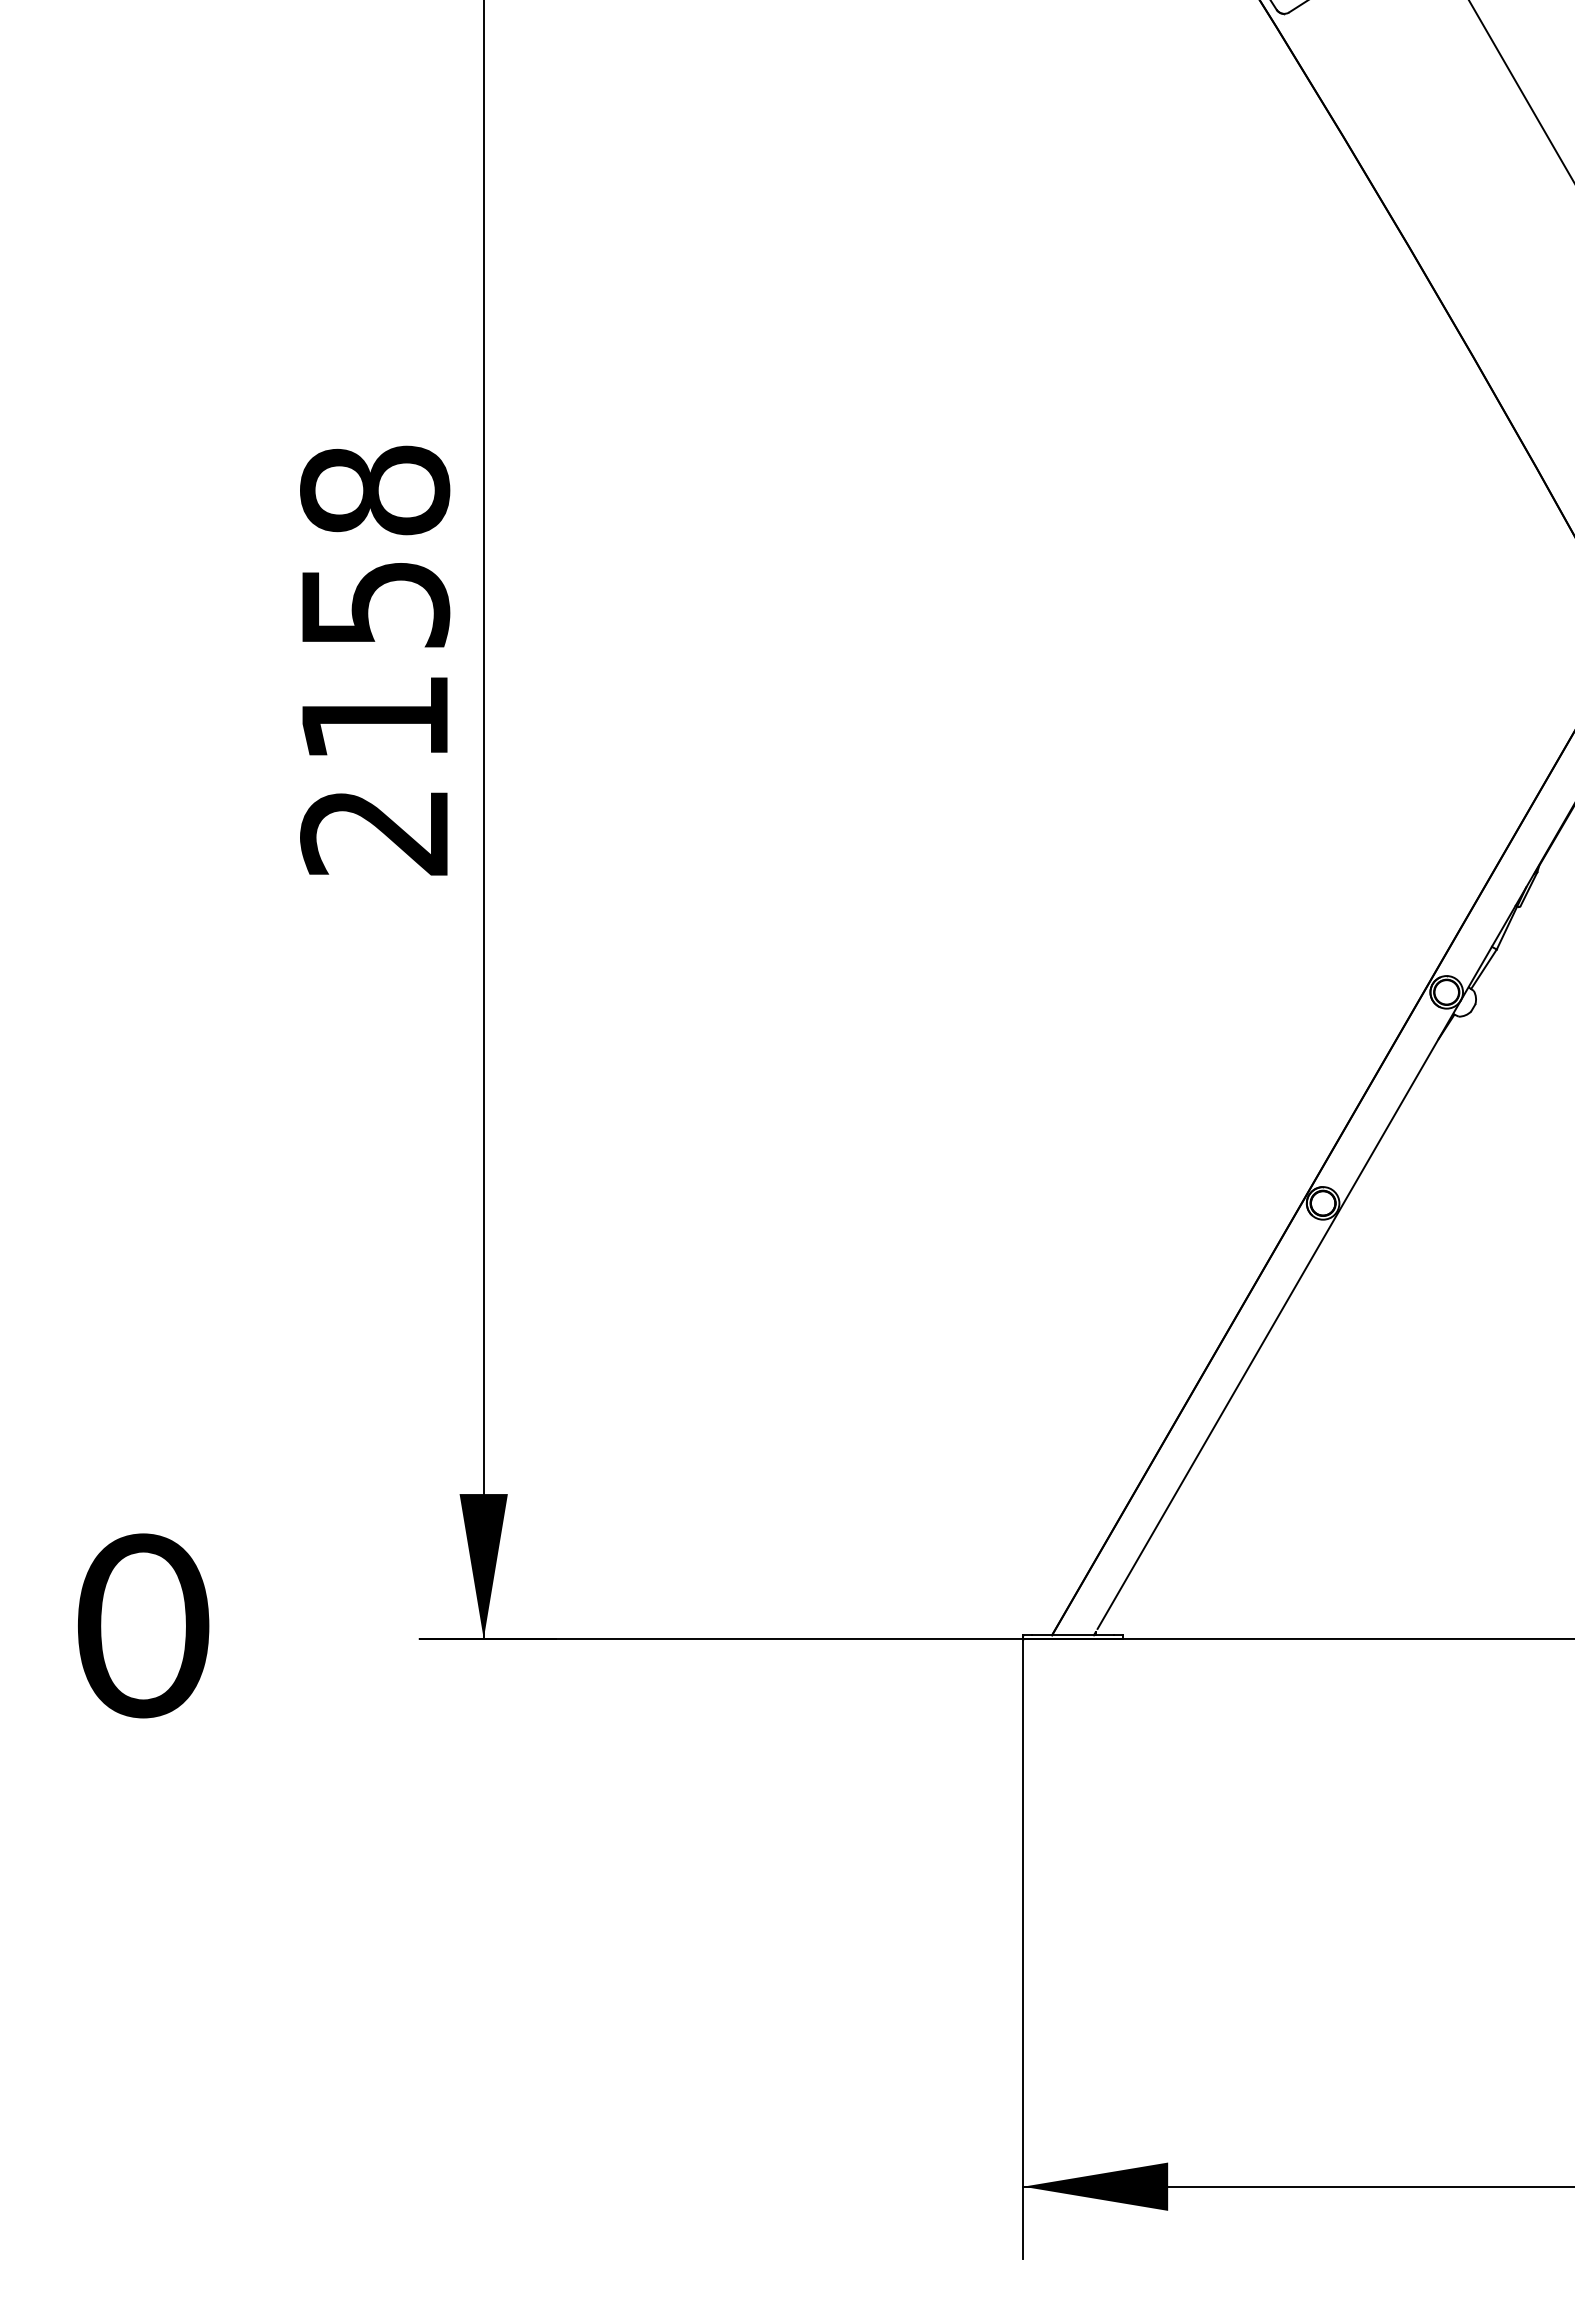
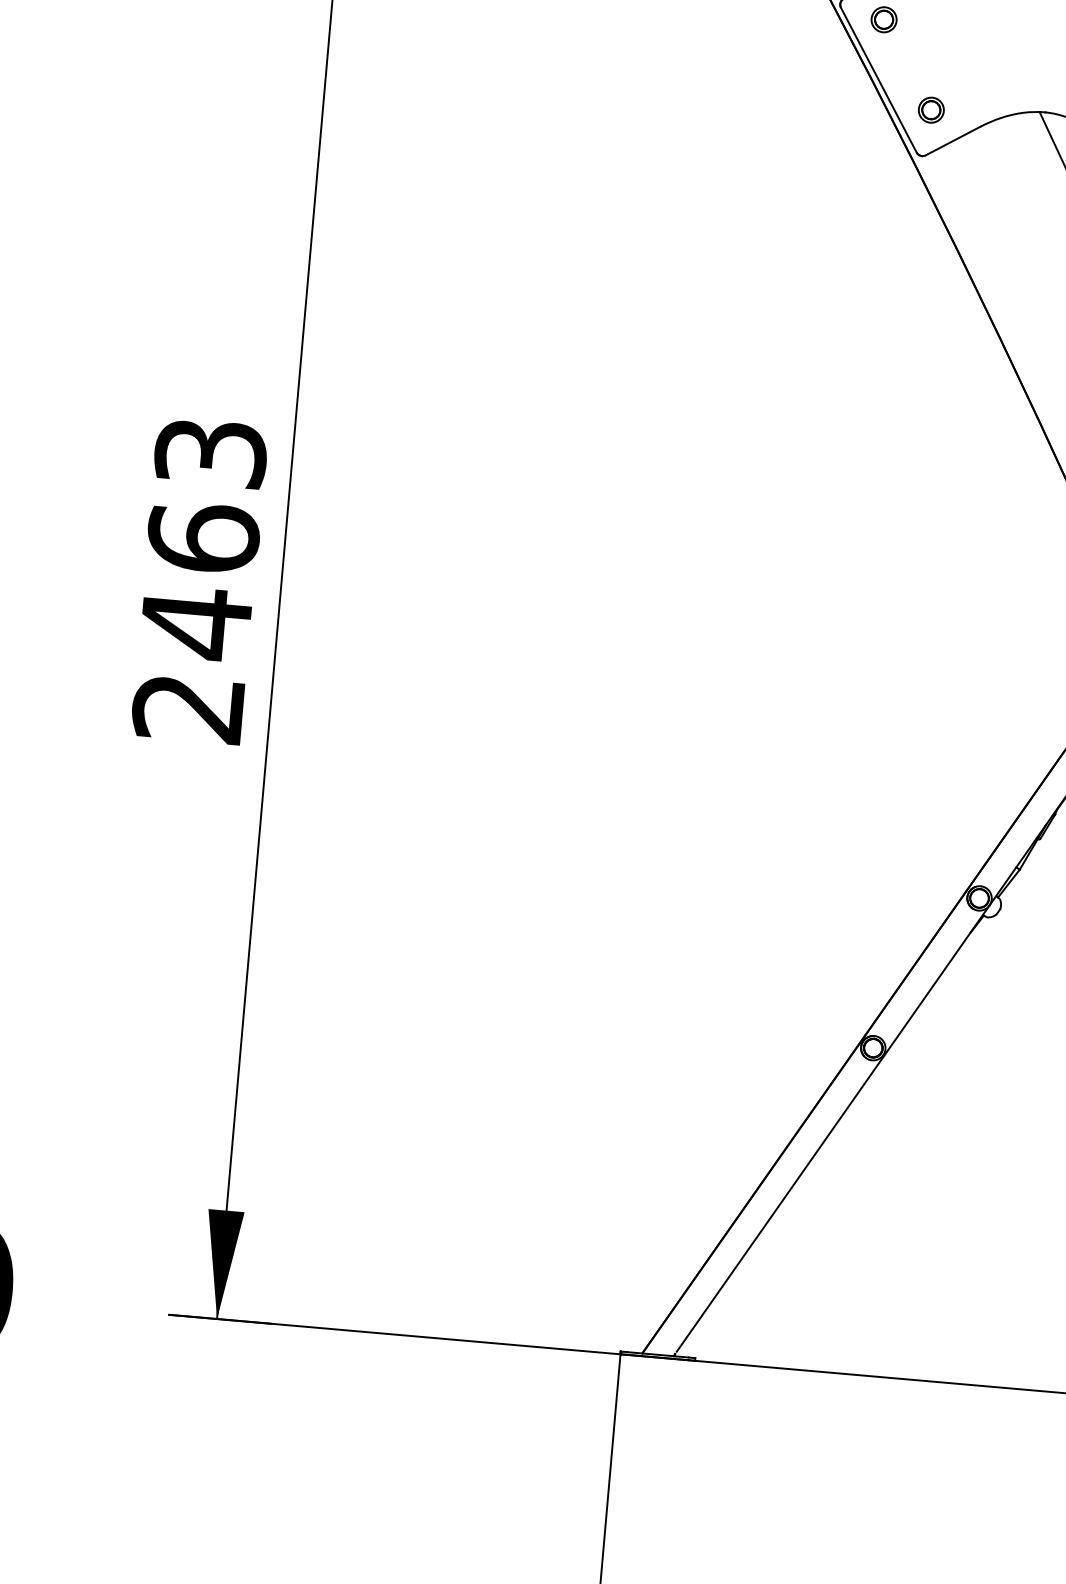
text: (375, 605) -> (203, 539), 2158 -> 2463

